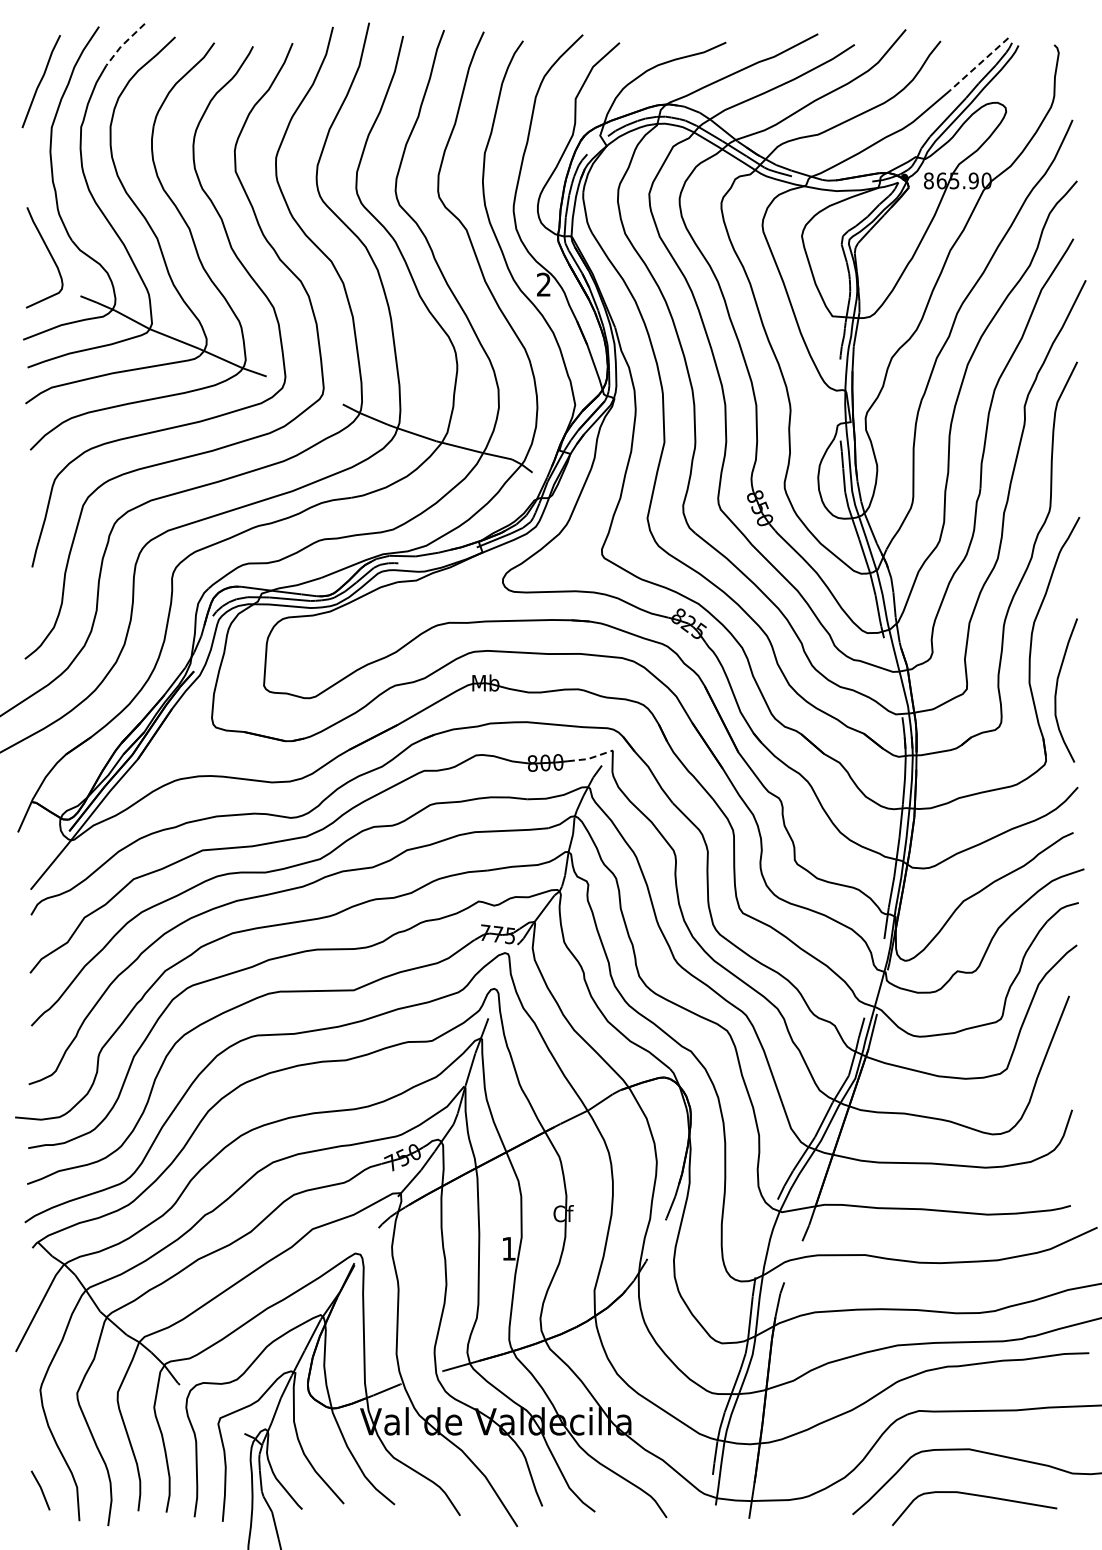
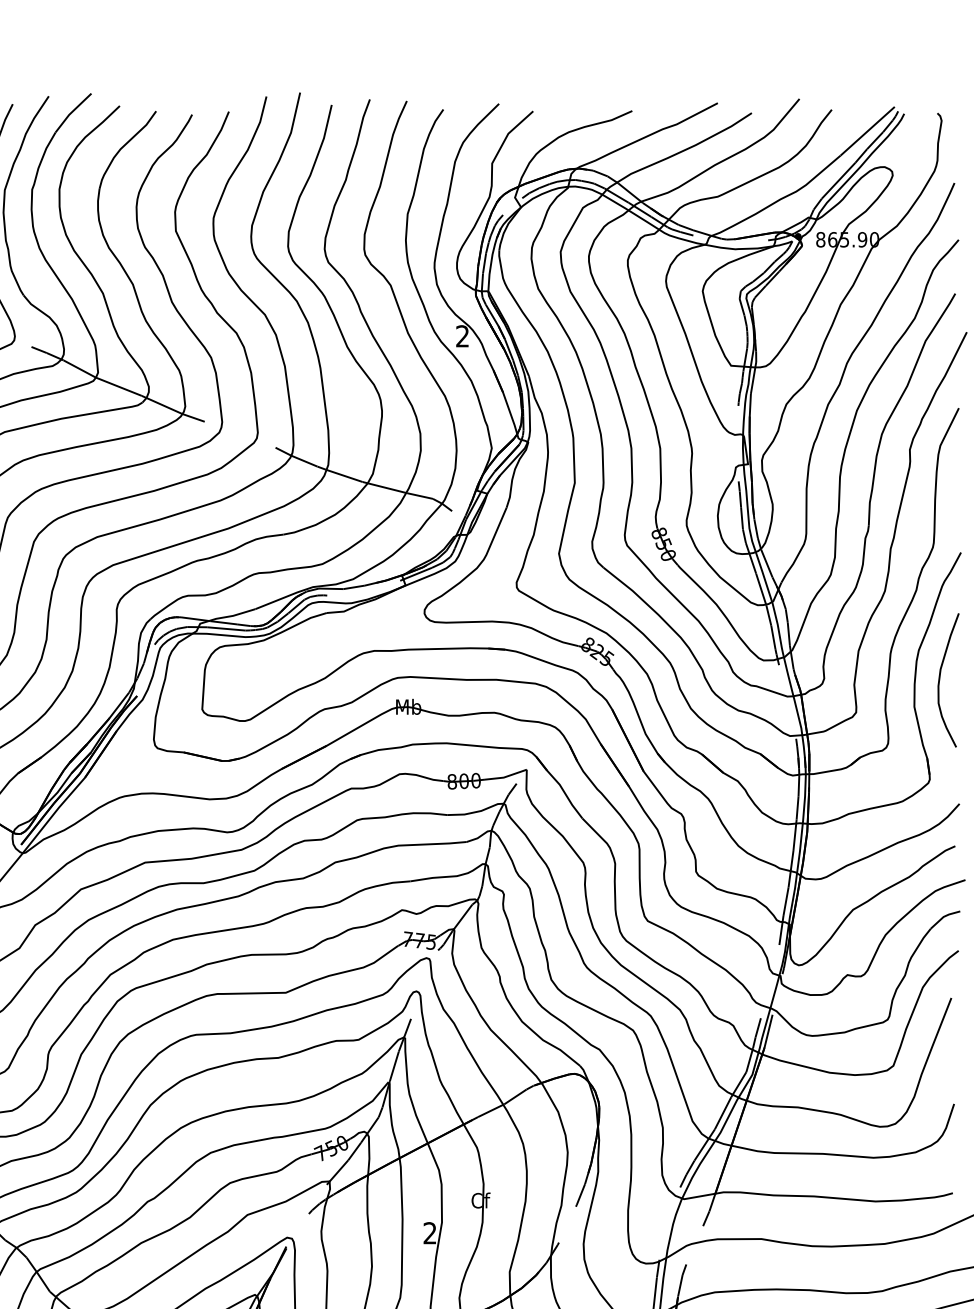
line: (123, 44) -> (71, 112), dashed -> solid
line: (978, 64) -> (866, 131), dashed -> solid
curve: (1057, 690) -> (940, 680), moved
line: (590, 758) -> (505, 777), dashed -> solid
text: (508, 1248) -> (429, 1232), 1 -> 2

